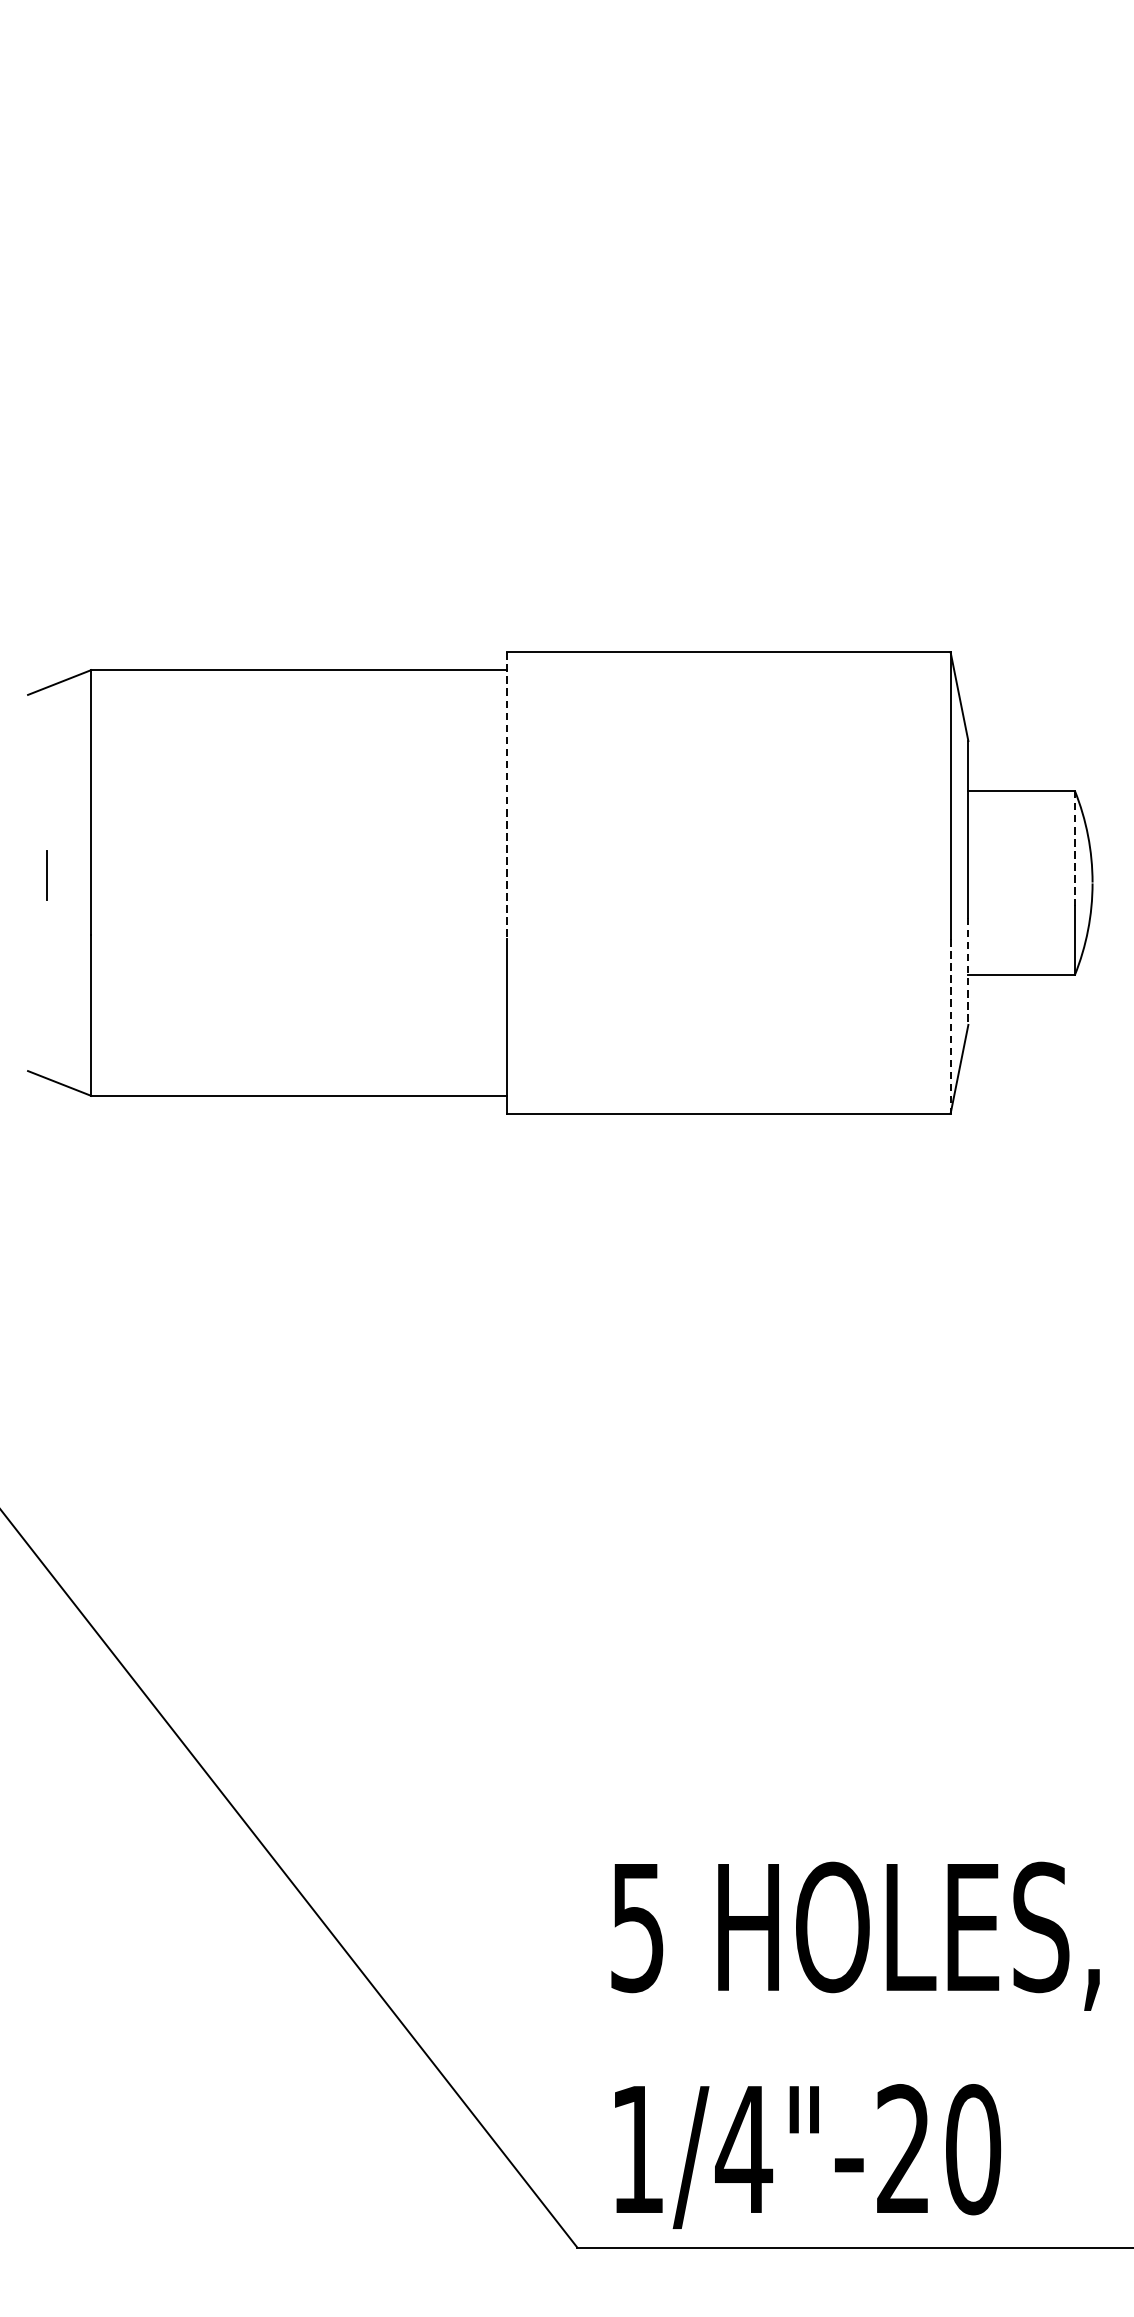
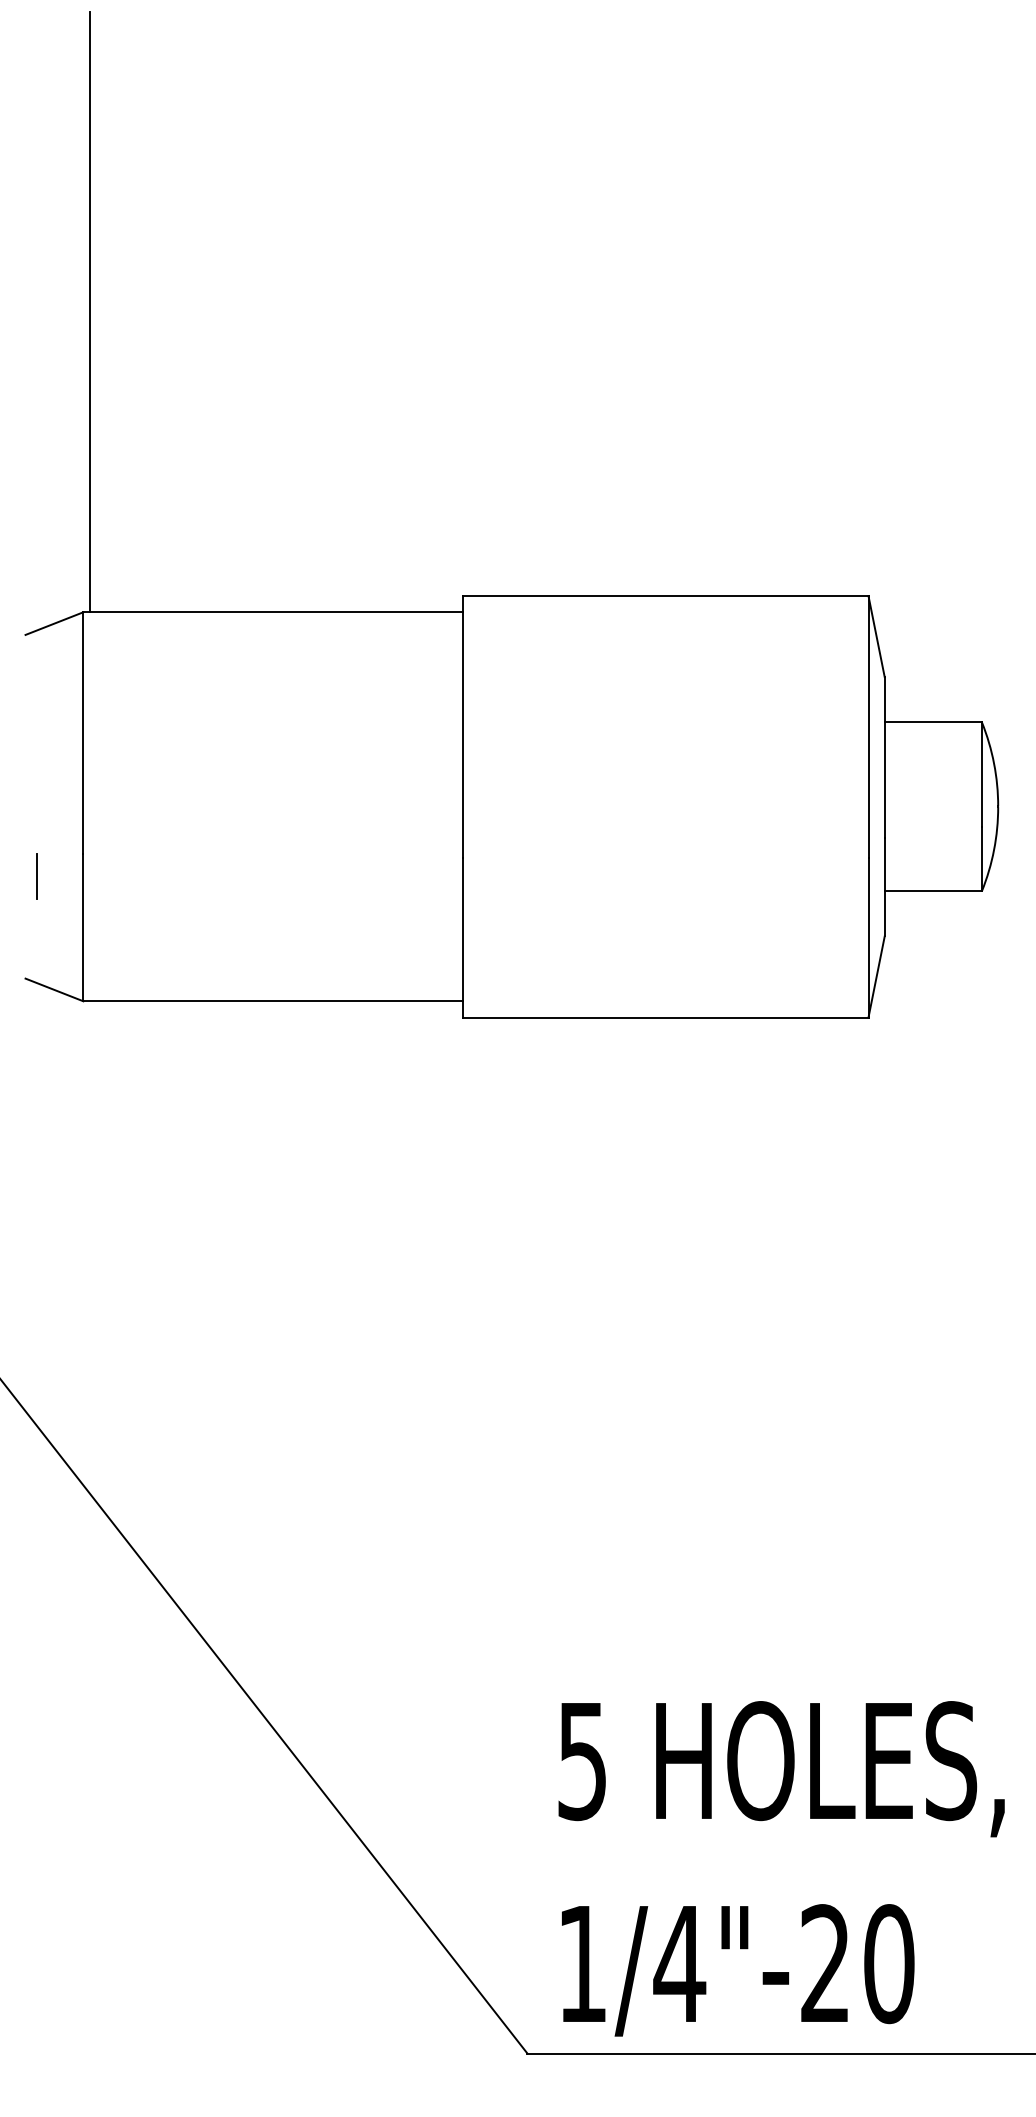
line: (99, 342) -> (90, 312), added
line: (507, 796) -> (463, 727), dashed -> solid
line: (1074, 848) -> (981, 775), dashed -> solid
line: (46, 876) -> (36, 876), moved
line: (968, 971) -> (884, 887), dashed -> solid
line: (950, 1026) -> (868, 937), dashed -> solid

